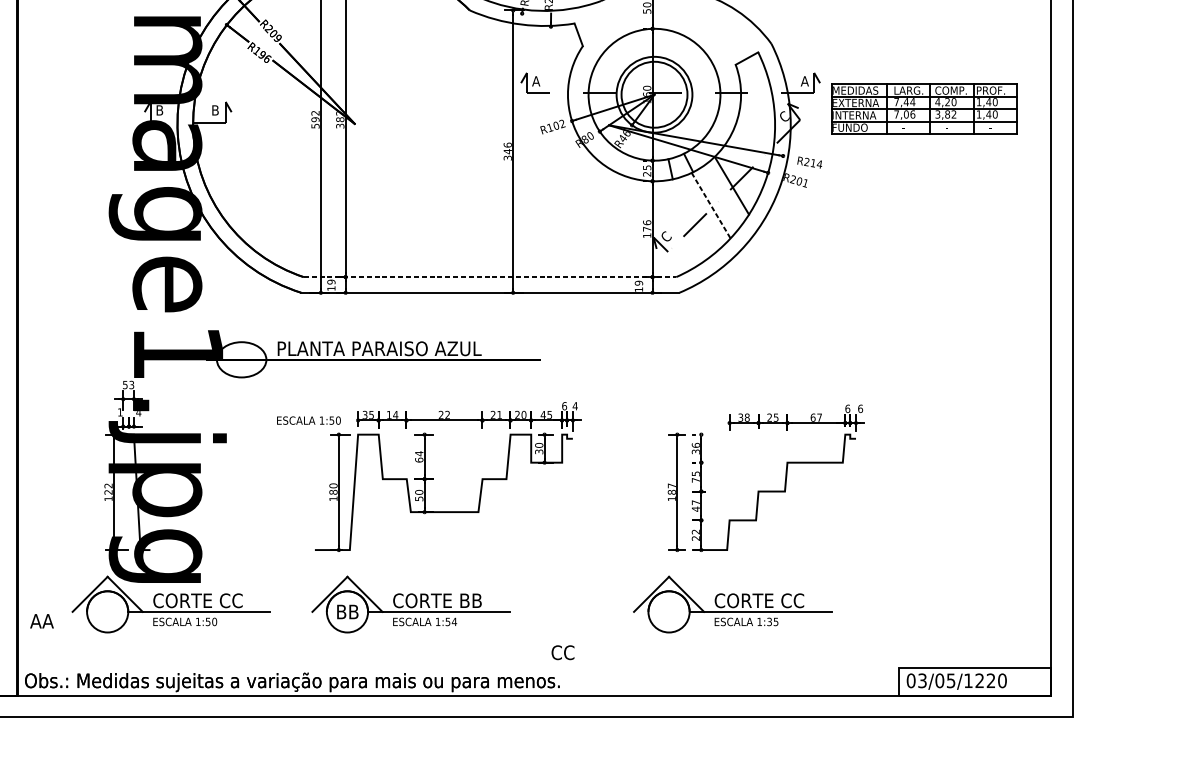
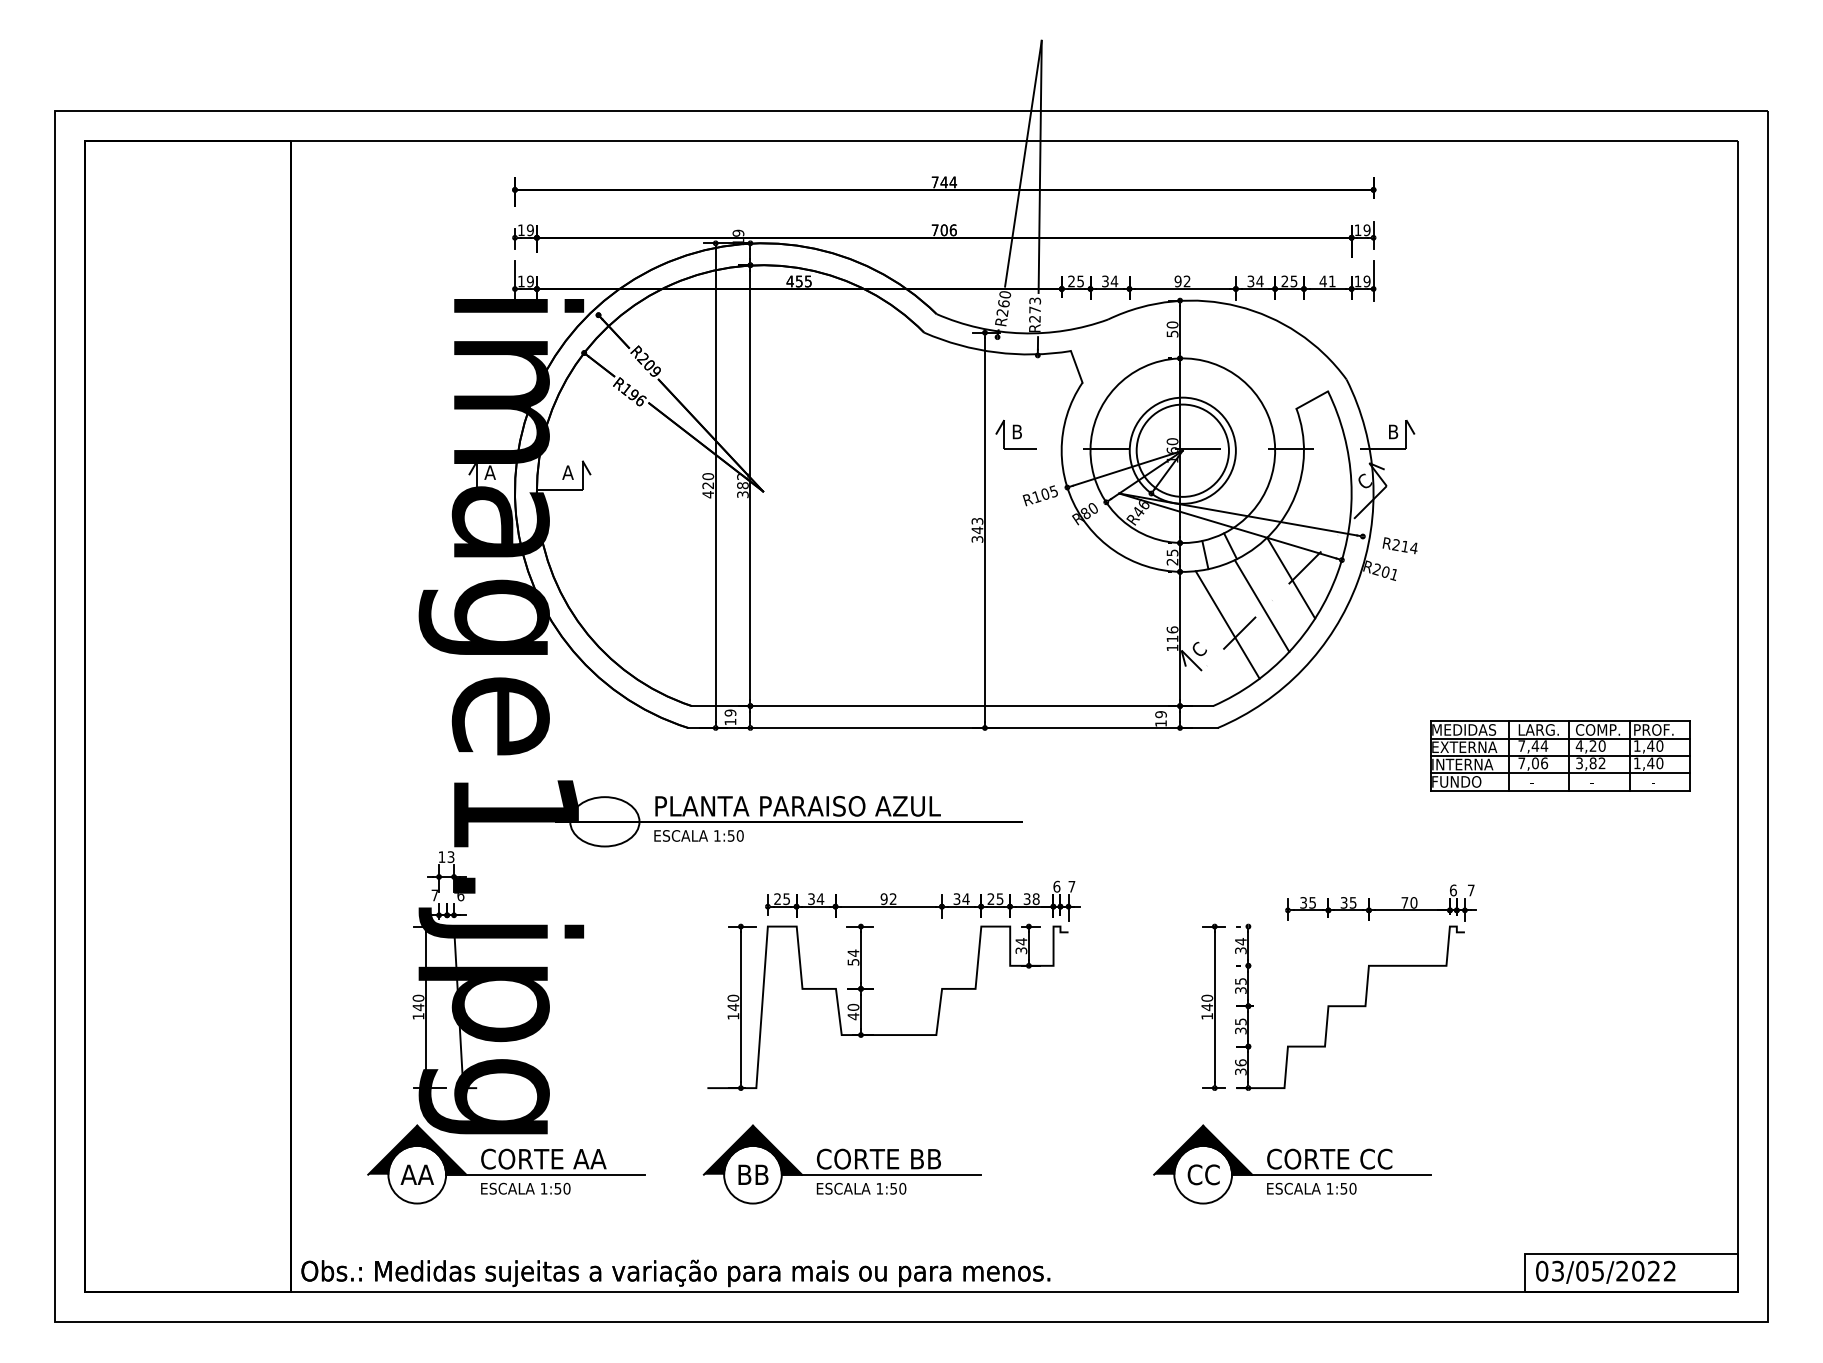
text: (535, 81) -> (1016, 431), A -> B
text: (804, 81) -> (1392, 431), A -> B
part: (924, 108) -> (1560, 755), moved
text: (159, 110) -> (489, 472), B -> A
text: (214, 110) -> (567, 472), B -> A
text: (315, 119) -> (708, 485), 592 -> 420
text: (562, 123) -> (1053, 491), R102 -> R105
text: (507, 144) -> (977, 520), 346 -> 343
line: (711, 206) -> (1262, 606), dashed -> solid
line: (686, 218) -> (1227, 624), added
text: (647, 228) -> (1172, 638), 176 -> 116
line: (489, 277) -> (952, 706), dashed -> solid
text: (124, 385) -> (441, 857), 53 -> 13
text: (574, 406) -> (1071, 886), 4 -> 7
text: (860, 408) -> (1470, 890), 6 -> 7
text: (119, 412) -> (434, 895), 1 -> 7
text: (138, 413) -> (460, 897), 4 -> 6
text: (523, 414) -> (999, 898), 20 -> 25
text: (364, 415) -> (777, 899), 35 -> 25
text: (389, 415) -> (811, 899), 14 -> 34
text: (440, 415) -> (883, 899), 22 -> 92
text: (496, 415) -> (961, 899), 21 -> 34
text: (546, 415) -> (1031, 899), 45 -> 38
text: (747, 417) -> (1312, 902), 38 -> 35
text: (769, 417) -> (1343, 902), 25 -> 35
text: (816, 417) -> (1409, 902), 67 -> 70
text: (308, 420) -> (698, 835), moved
text: (539, 445) -> (1021, 941), 30 -> 34
text: (695, 445) -> (1240, 941), 36 -> 34
text: (419, 459) -> (853, 961), 64 -> 54
text: (695, 480) -> (1240, 990), 75 -> 35
text: (108, 488) -> (418, 1002), 122 -> 140
text: (672, 488) -> (1207, 1002), 187 -> 140
text: (333, 492) -> (733, 1007), 180 -> 140
text: (419, 498) -> (853, 1016), 50 -> 40
text: (695, 506) -> (1240, 1026), 47 -> 35
text: (695, 535) -> (1240, 1067), 22 -> 36
fill: (107, 593) -> (417, 1149), added
fill: (347, 593) -> (752, 1149), added
fill: (669, 593) -> (1203, 1149), added
text: (230, 600) -> (589, 1158), CORTE CC -> CORTE AA
text: (41, 621) -> (416, 1174), moved
text: (454, 621) -> (902, 1188), 1:54 -> 1:50
text: (772, 621) -> (1348, 1188), 1:35 -> 1:50
text: (562, 652) -> (1203, 1174), moved
text: (985, 680) -> (1646, 1270), 03/05/1220 -> 03/05/2022

